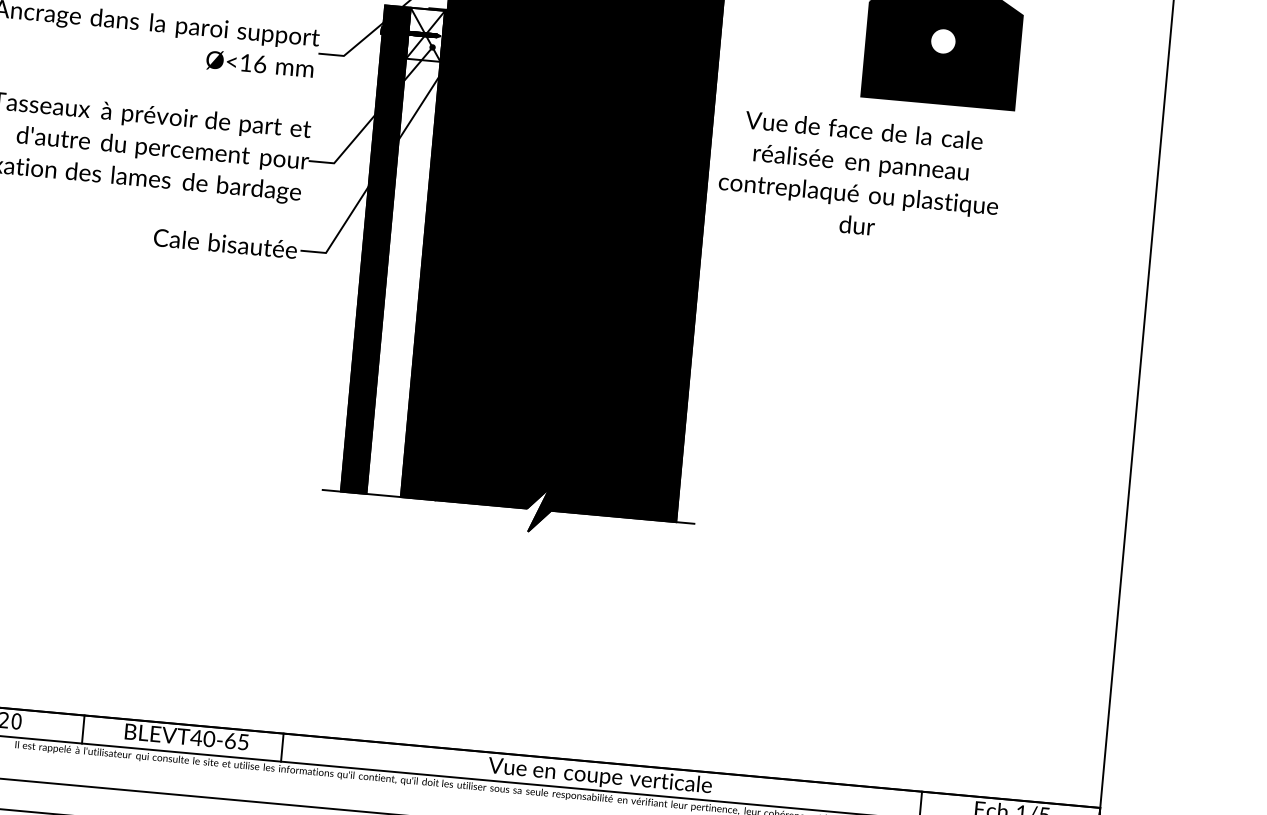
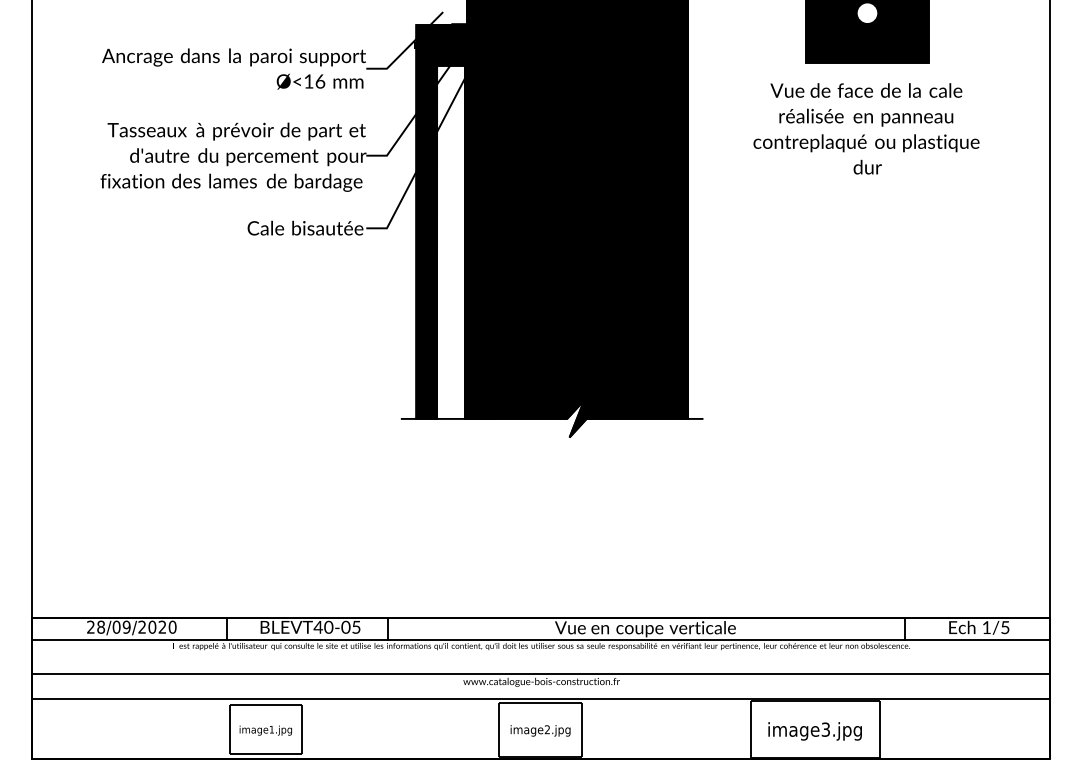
fill: (425, 34) -> (450, 45), added
text: (860, 177) -> (866, 128), moved
text: (230, 739) -> (345, 626), \c16711848;BLEVT40-65 -> \c16711848;BLEVT40-05

